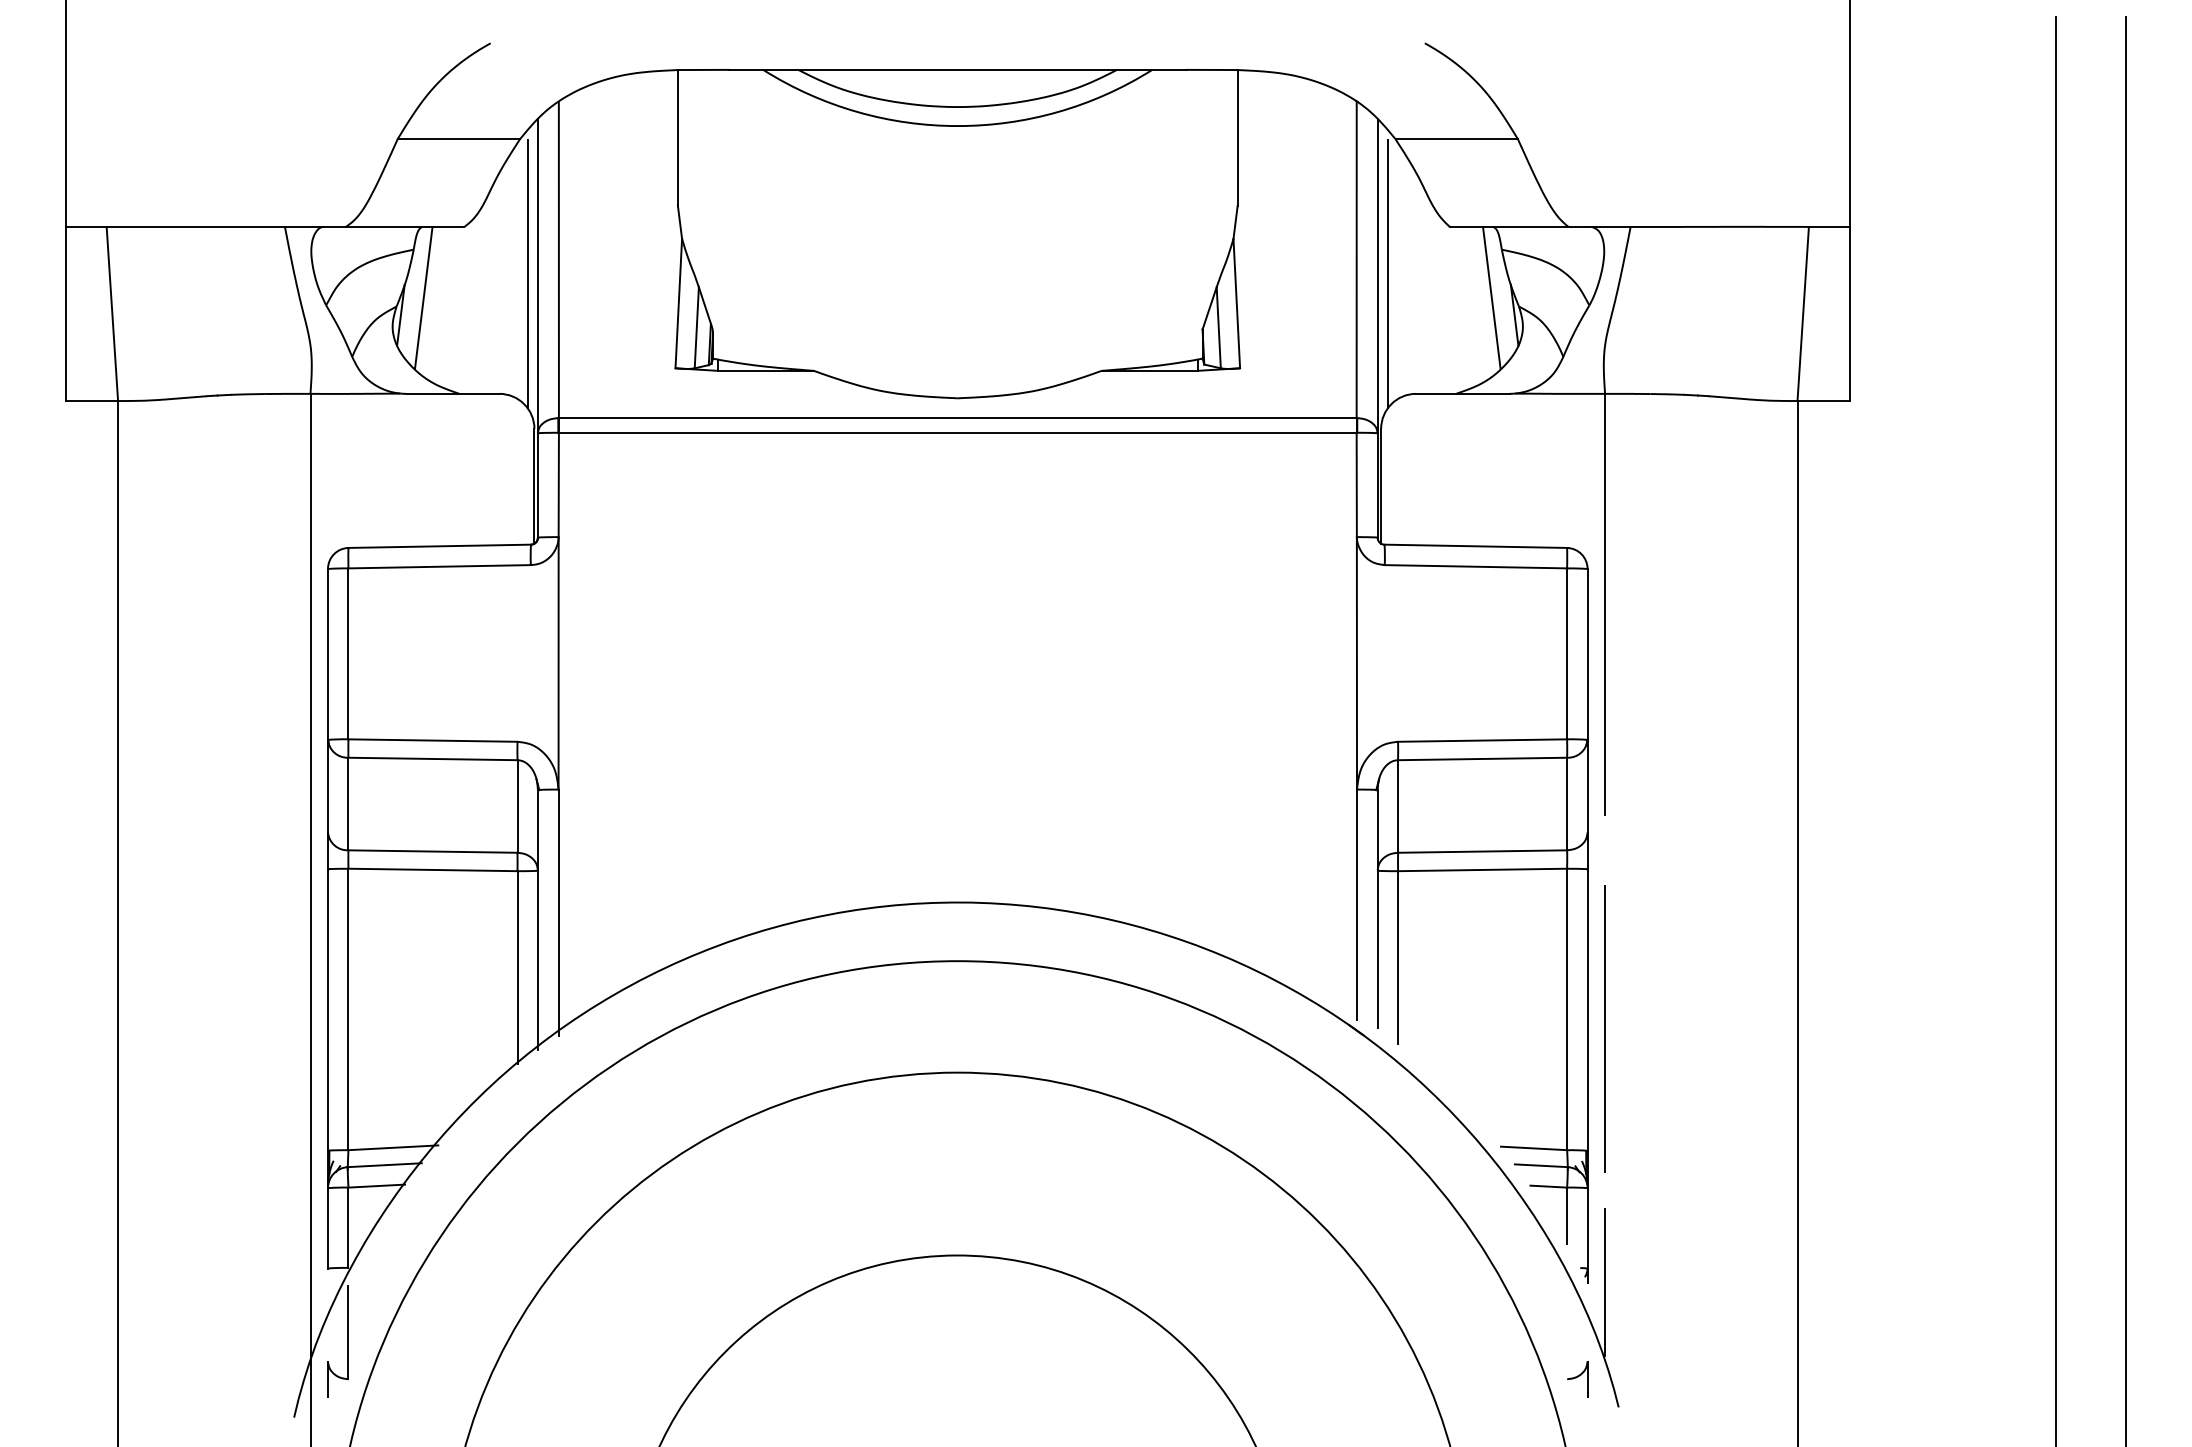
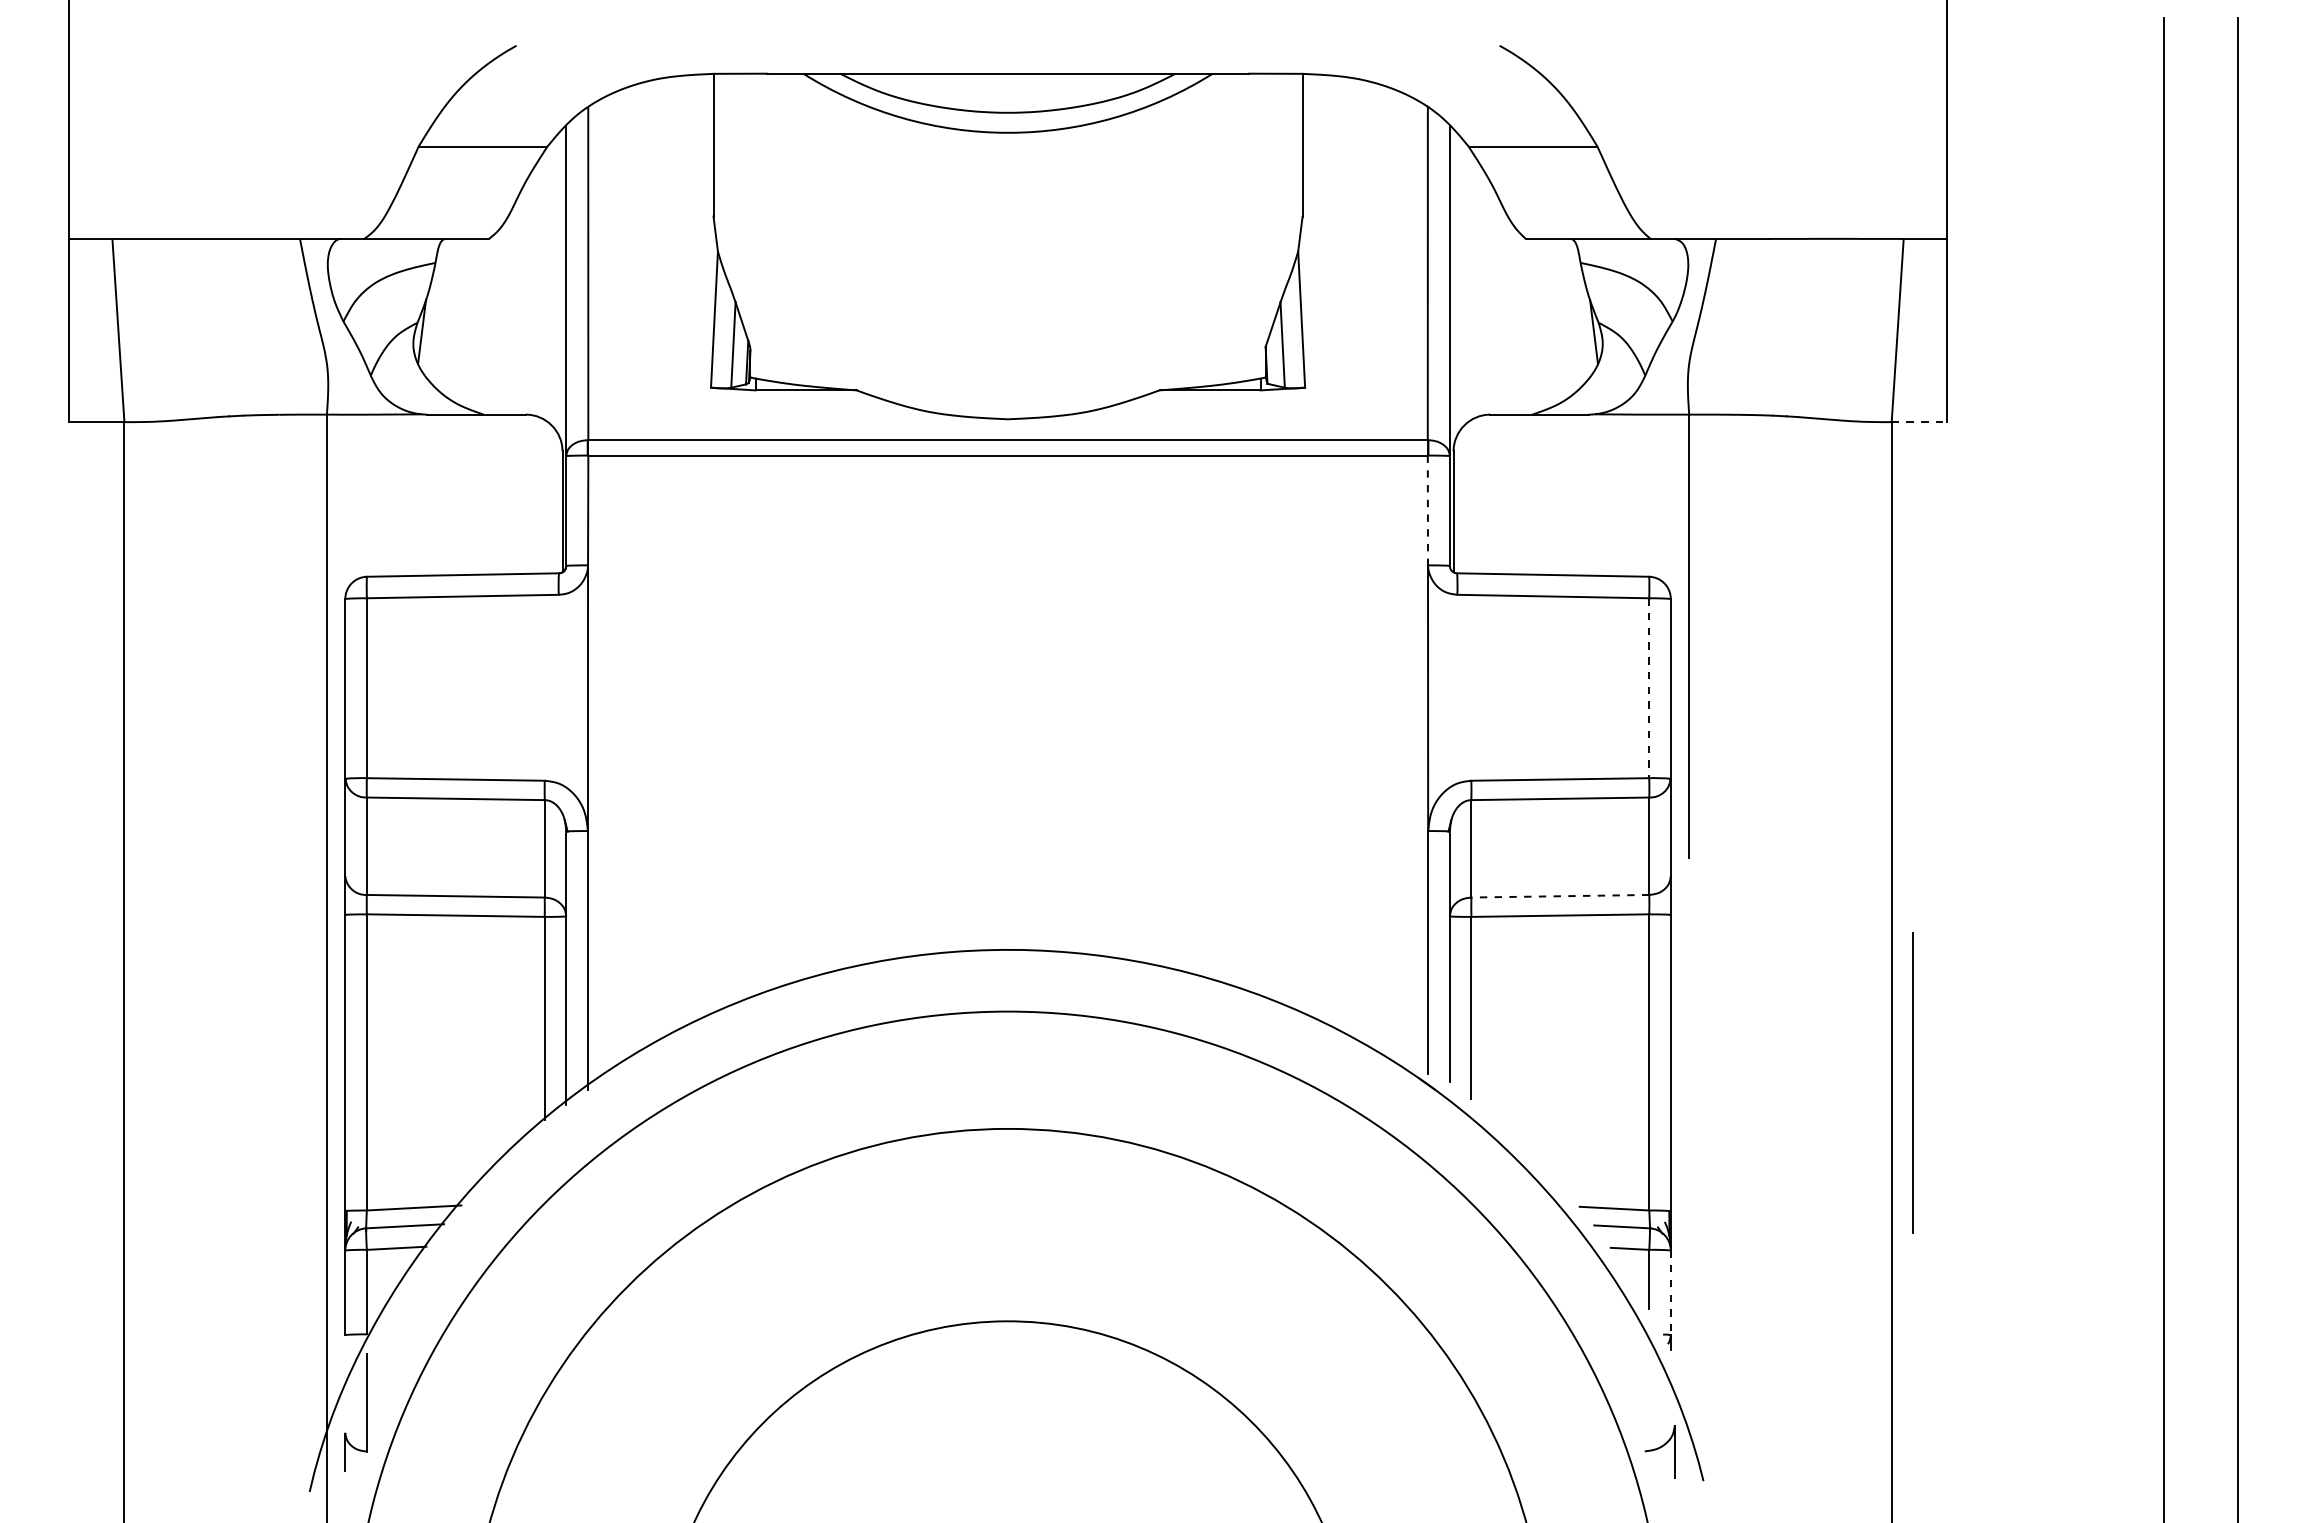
line: (527, 274) -> (555, 288), removed
line: (1387, 274) -> (1460, 288), removed
line: (423, 297) -> (445, 313), removed
line: (1491, 297) -> (1569, 313), removed
line: (1823, 401) -> (1919, 422), solid -> dashed
line: (1356, 484) -> (1427, 510), solid -> dashed
line: (1567, 654) -> (1649, 688), solid -> dashed
line: (1482, 851) -> (1560, 896), solid -> dashed
line: (1604, 1028) -> (1912, 1082), moved
line: (1587, 1229) -> (1670, 1293), solid -> dashed
line: (1605, 1282) -> (1689, 1349), removed
part: (1577, 1379) -> (1660, 1451), size x1.4

